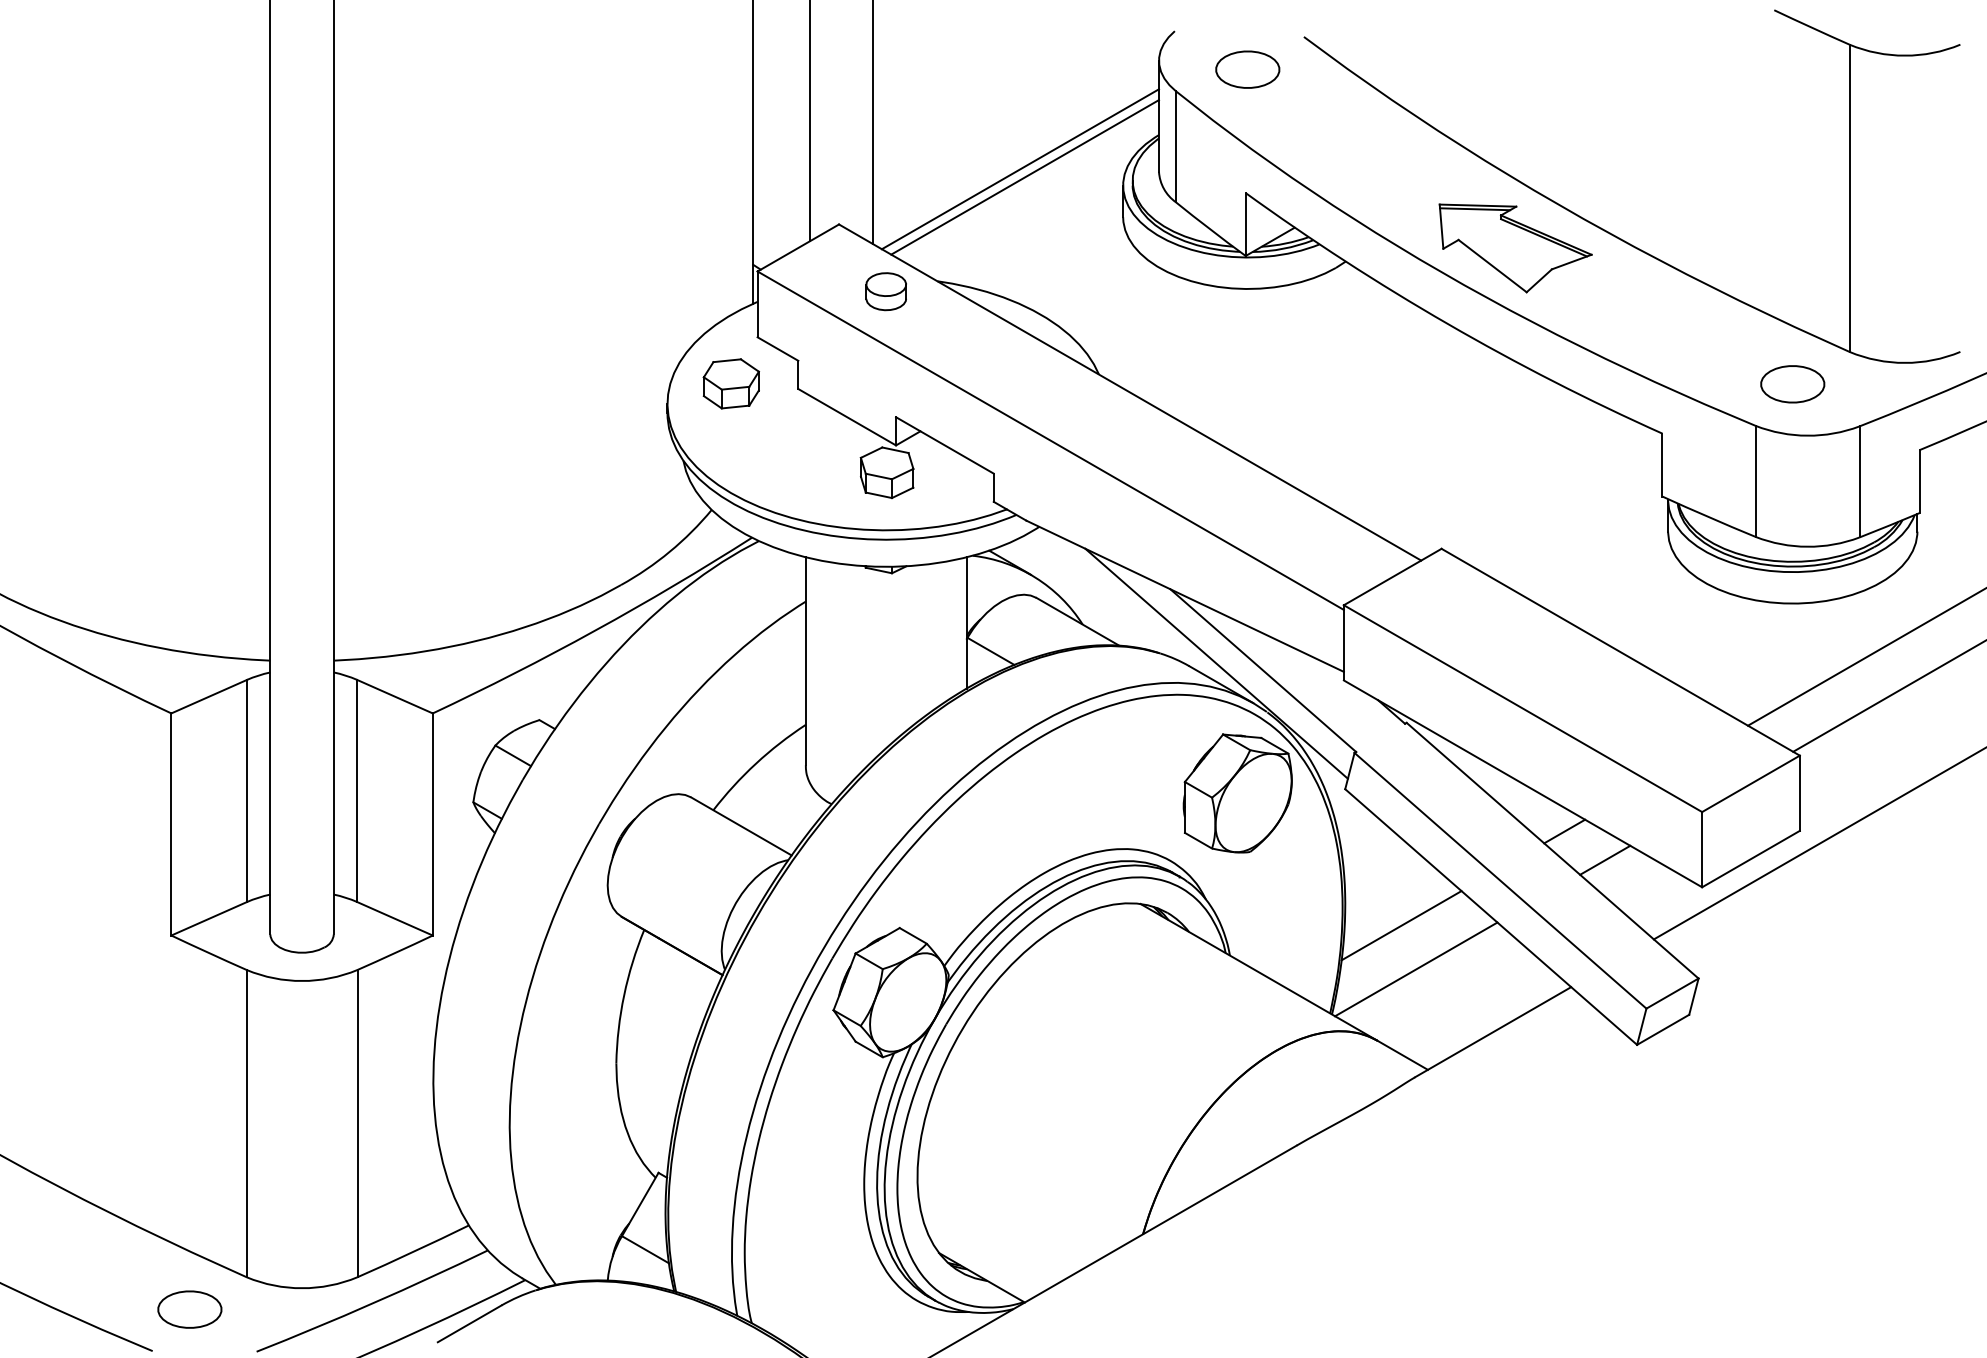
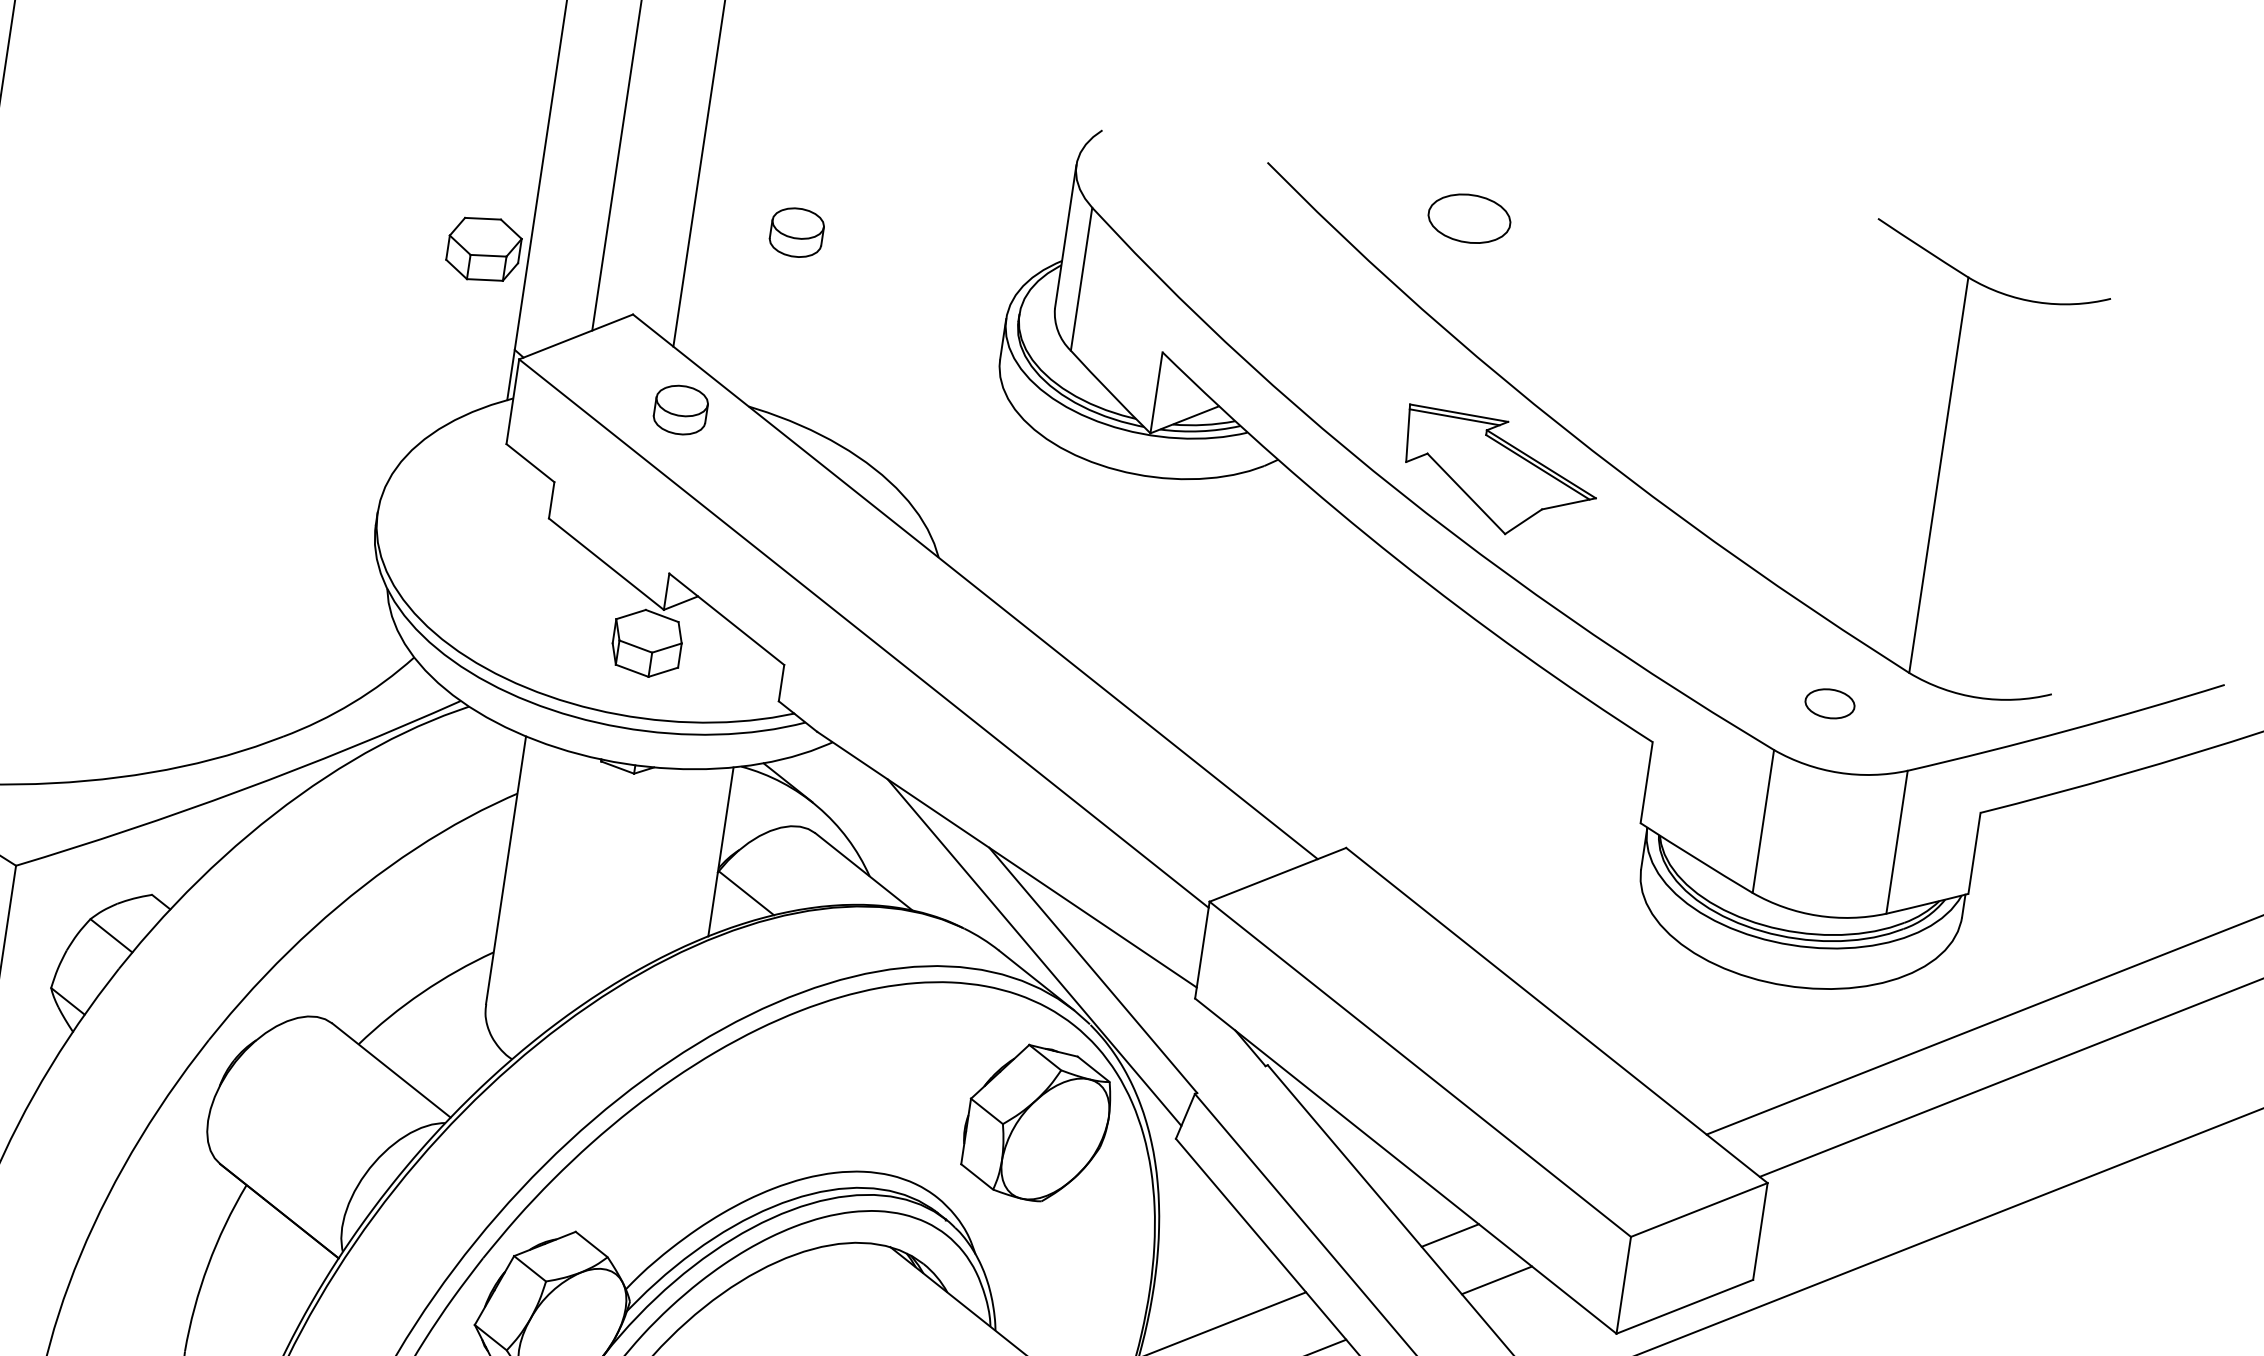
part: (1247, 69) -> (1469, 218), moved
part: (953, 143) -> (795, 232), added
line: (1020, 169) -> (877, 278), removed
line: (1025, 177) -> (882, 289), removed
part: (730, 383) -> (482, 248), moved
part: (1792, 384) -> (1829, 703), size x0.6

